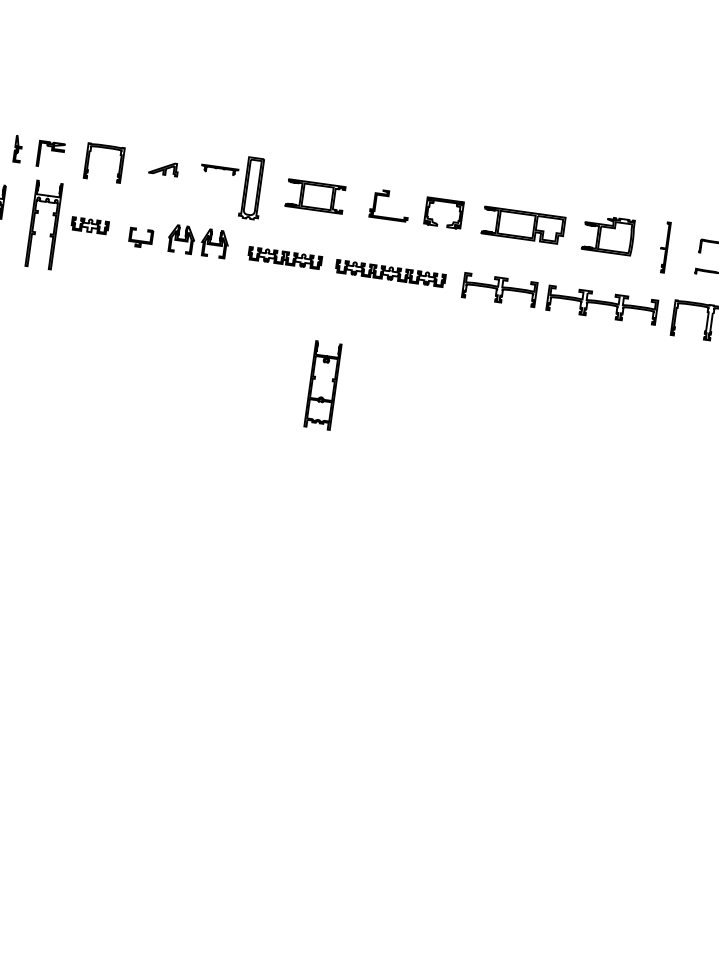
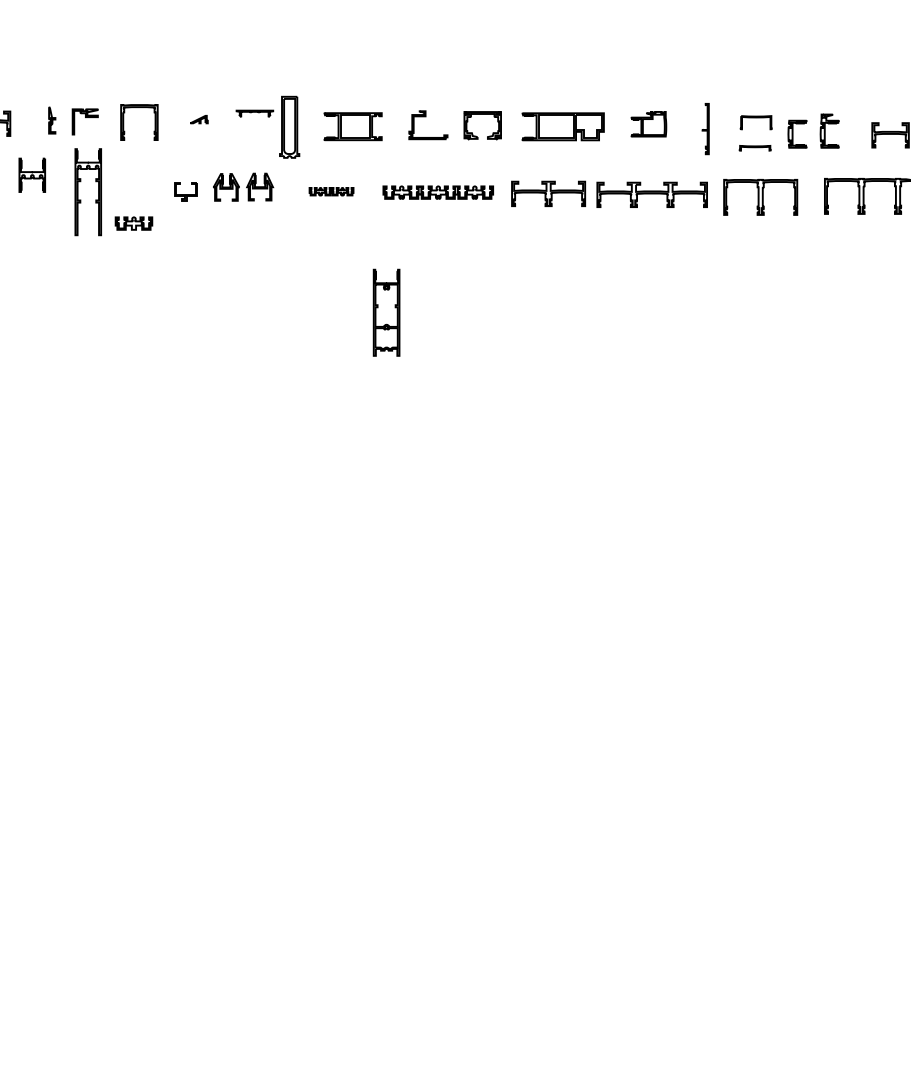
part: (164, 168) -> (199, 119), size x0.6
part: (89, 225) -> (133, 223), moved
part: (608, 234) -> (648, 123), size x0.7
part: (285, 257) -> (331, 191), size x0.6

